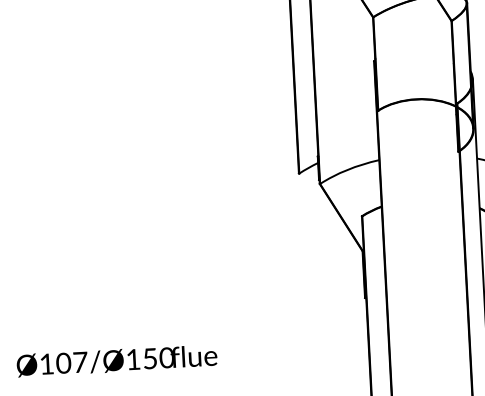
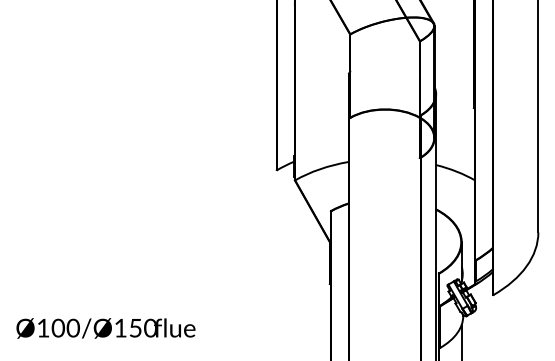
text: (79, 361) -> (72, 327), Ø107/Ø150 -> Ø100/Ø150

